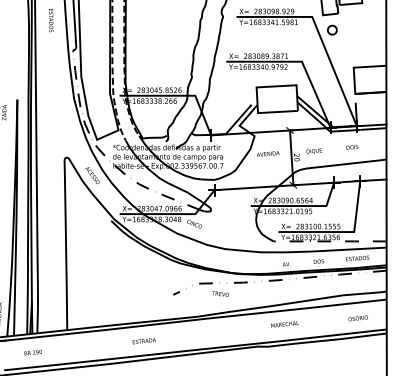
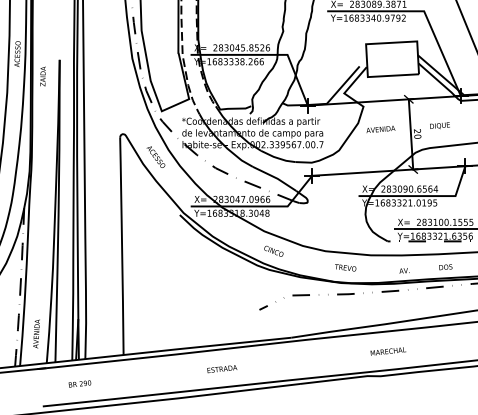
text: (194, 224) -> (273, 251), moved
text: (220, 293) -> (345, 267), moved
text: (284, 324) -> (387, 351), moved

